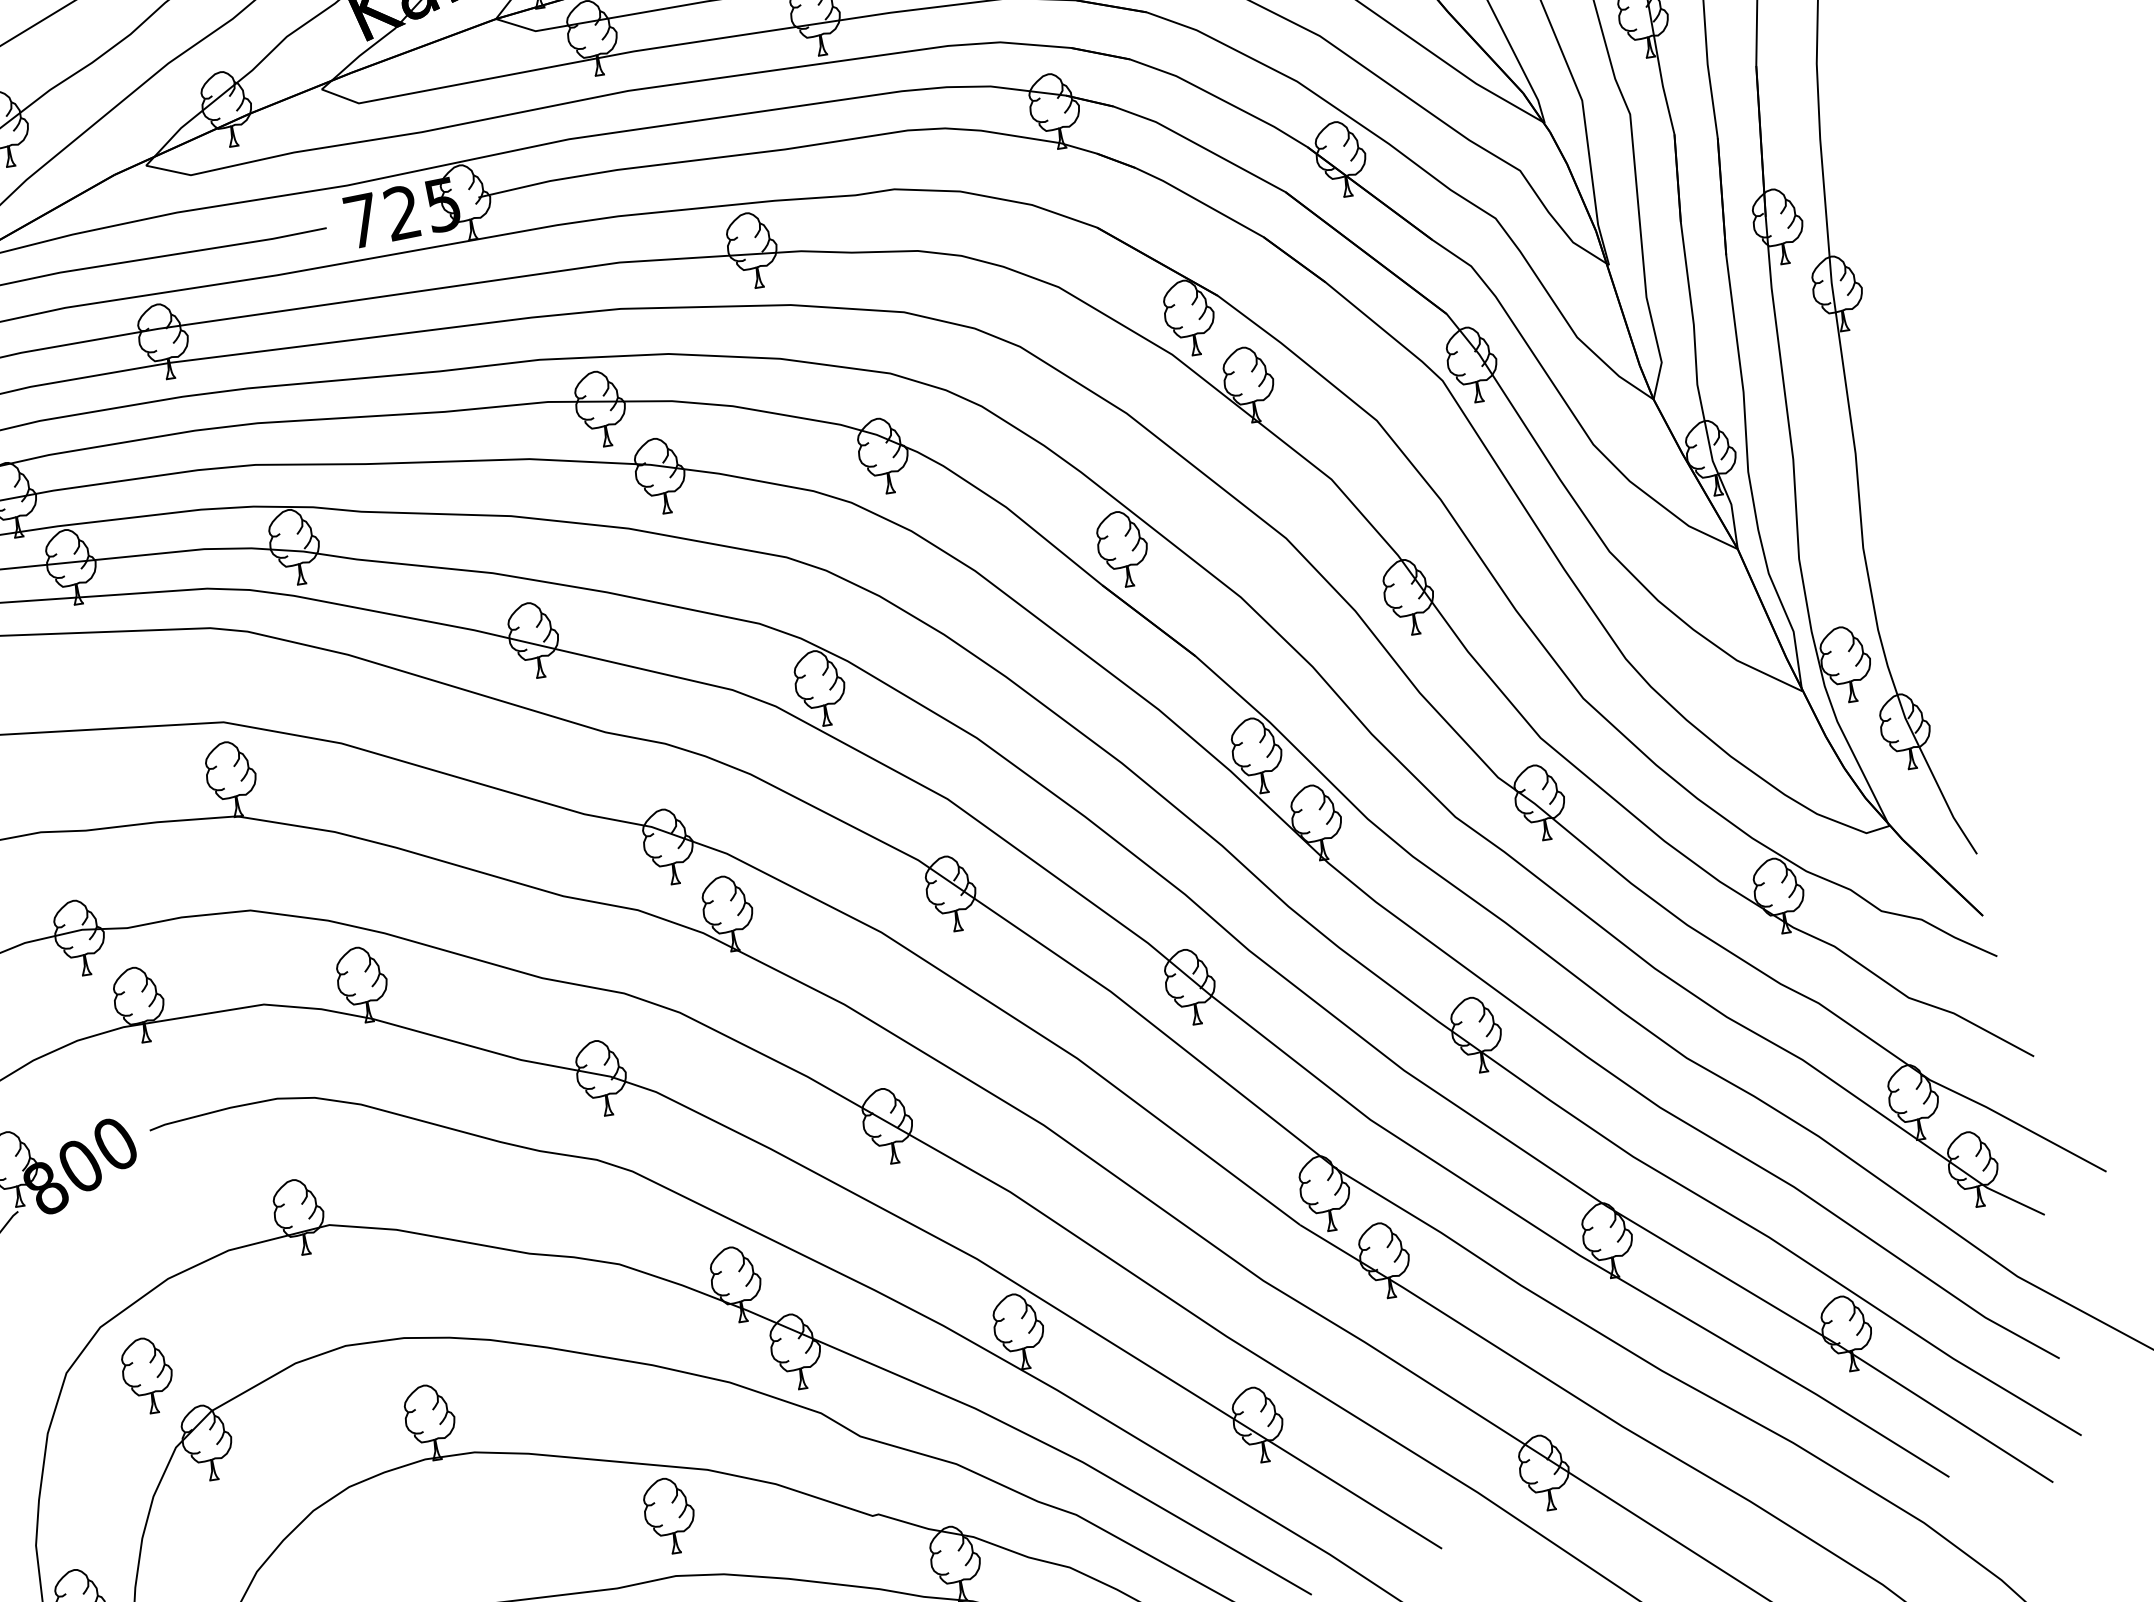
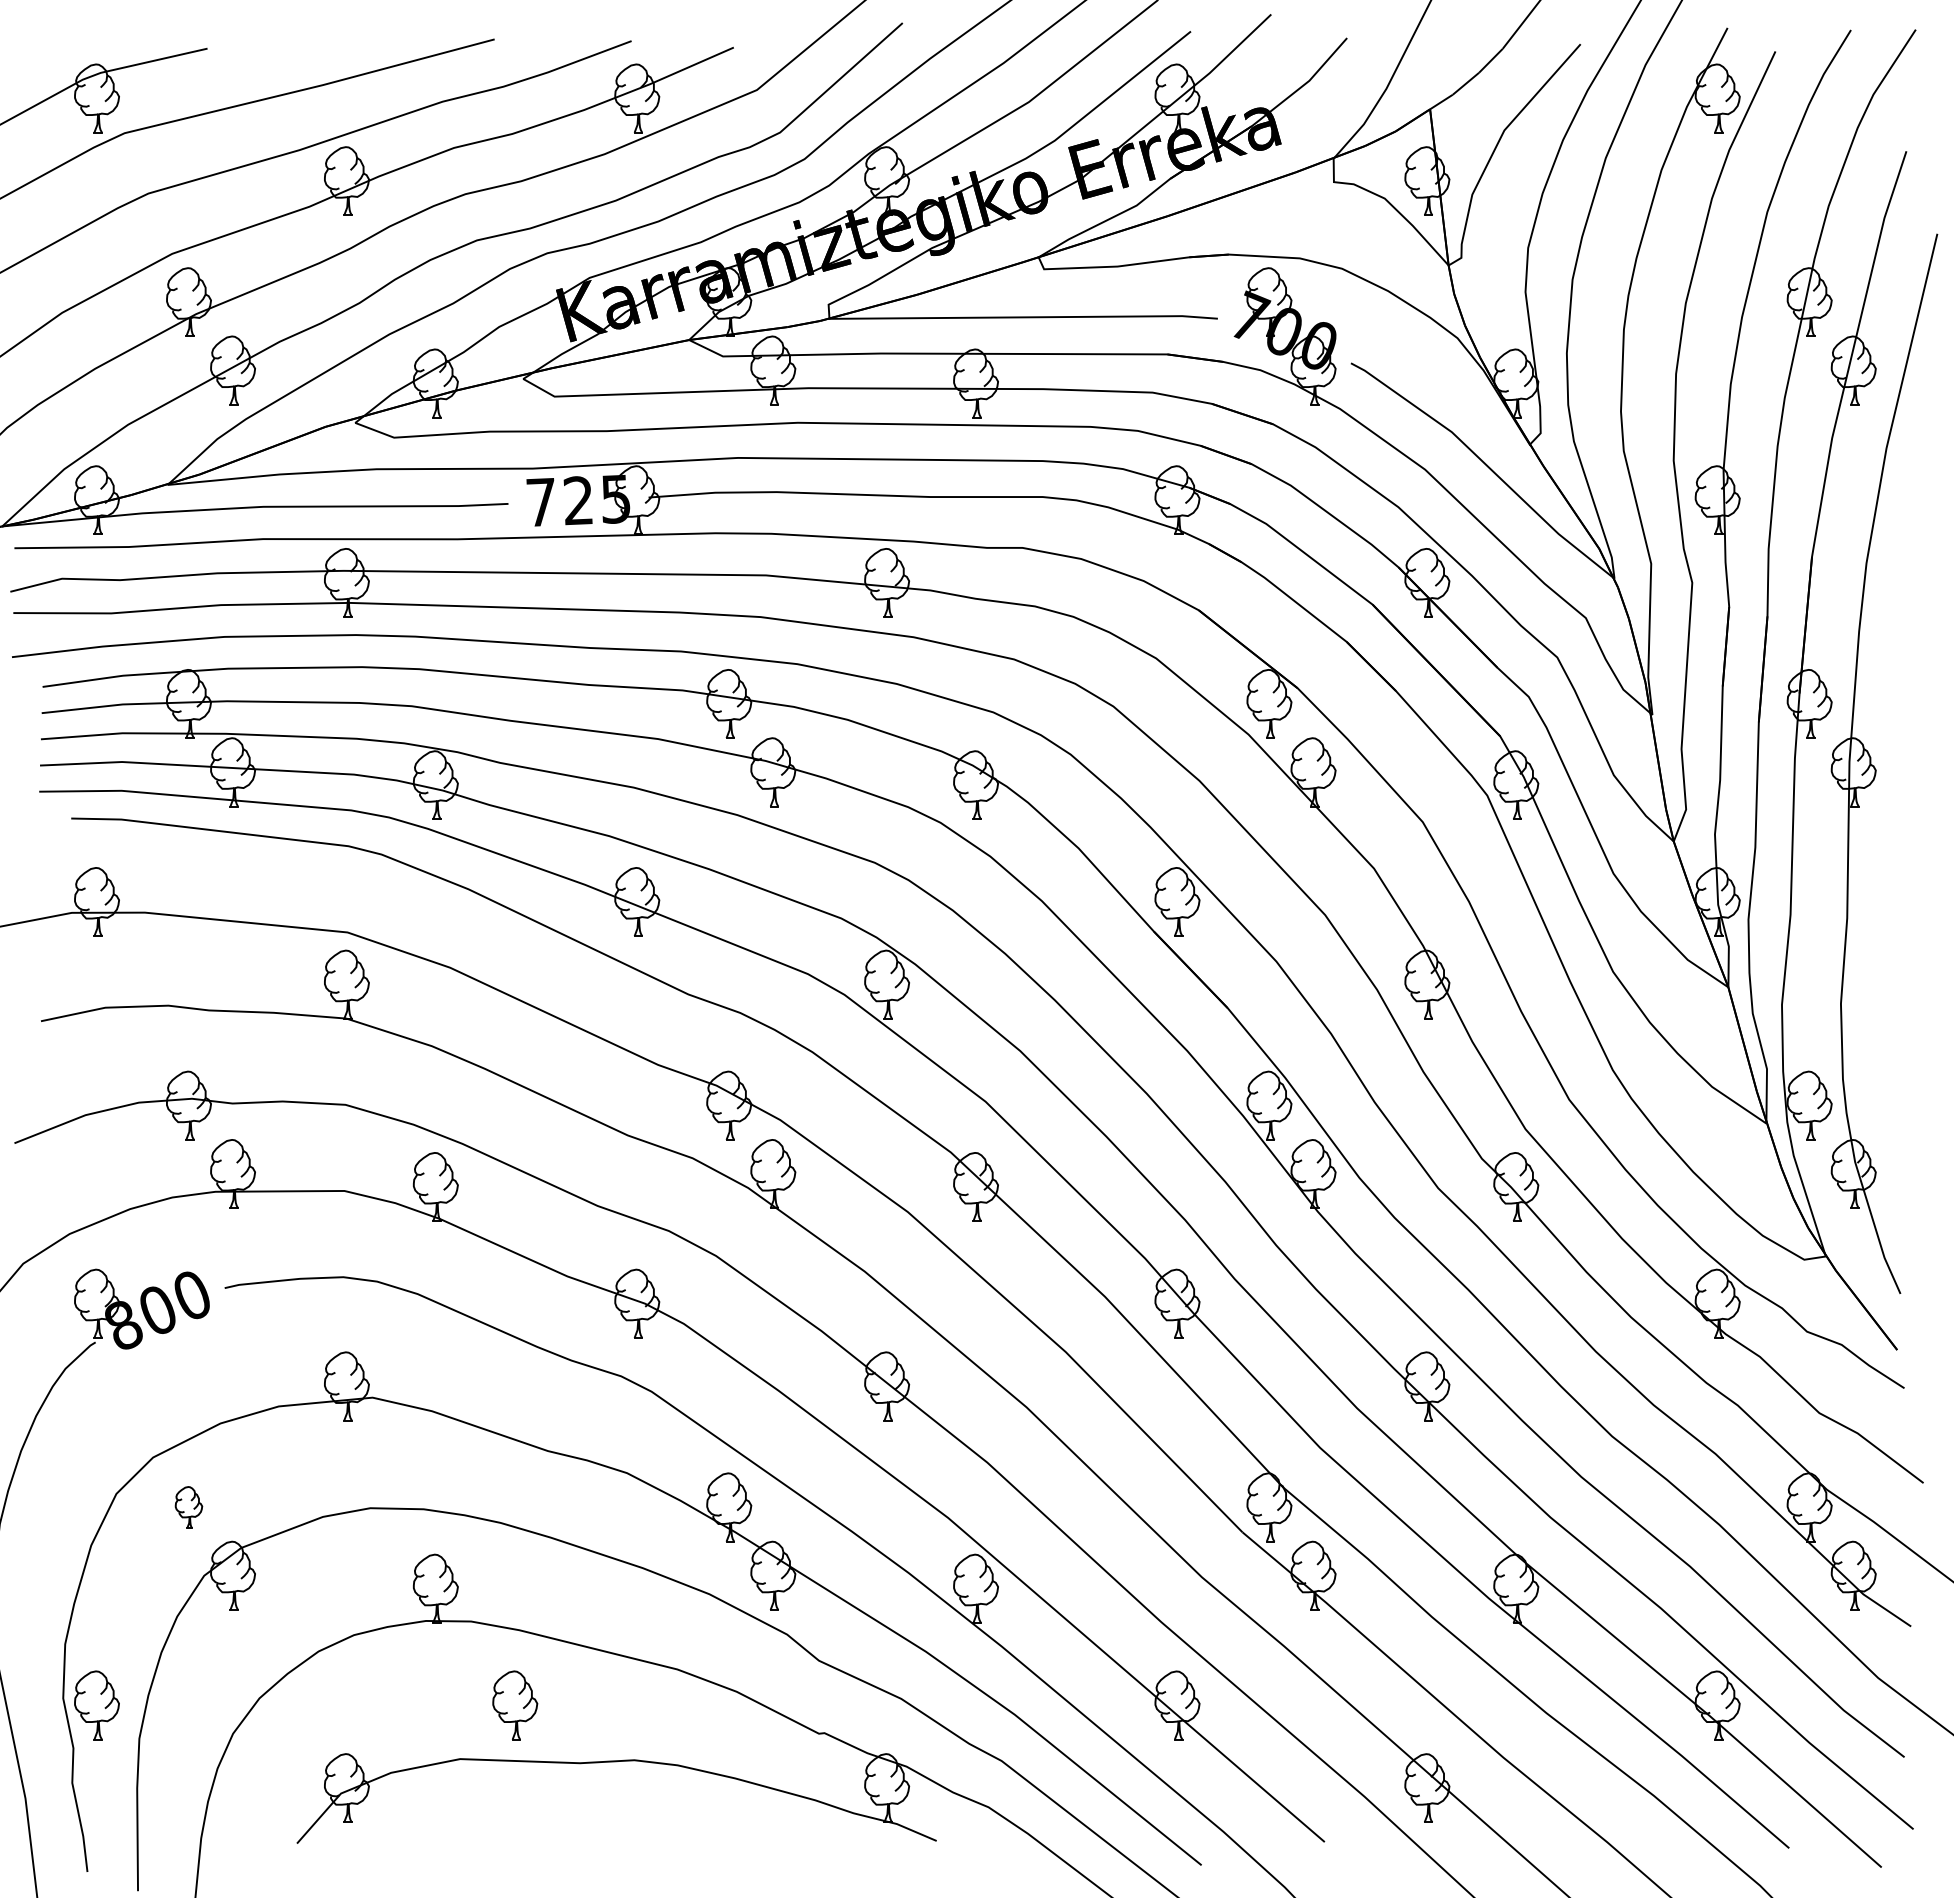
part: (147, 1375) -> (188, 1507), size x0.6
part: (670, 1515) -> (515, 1705), moved

